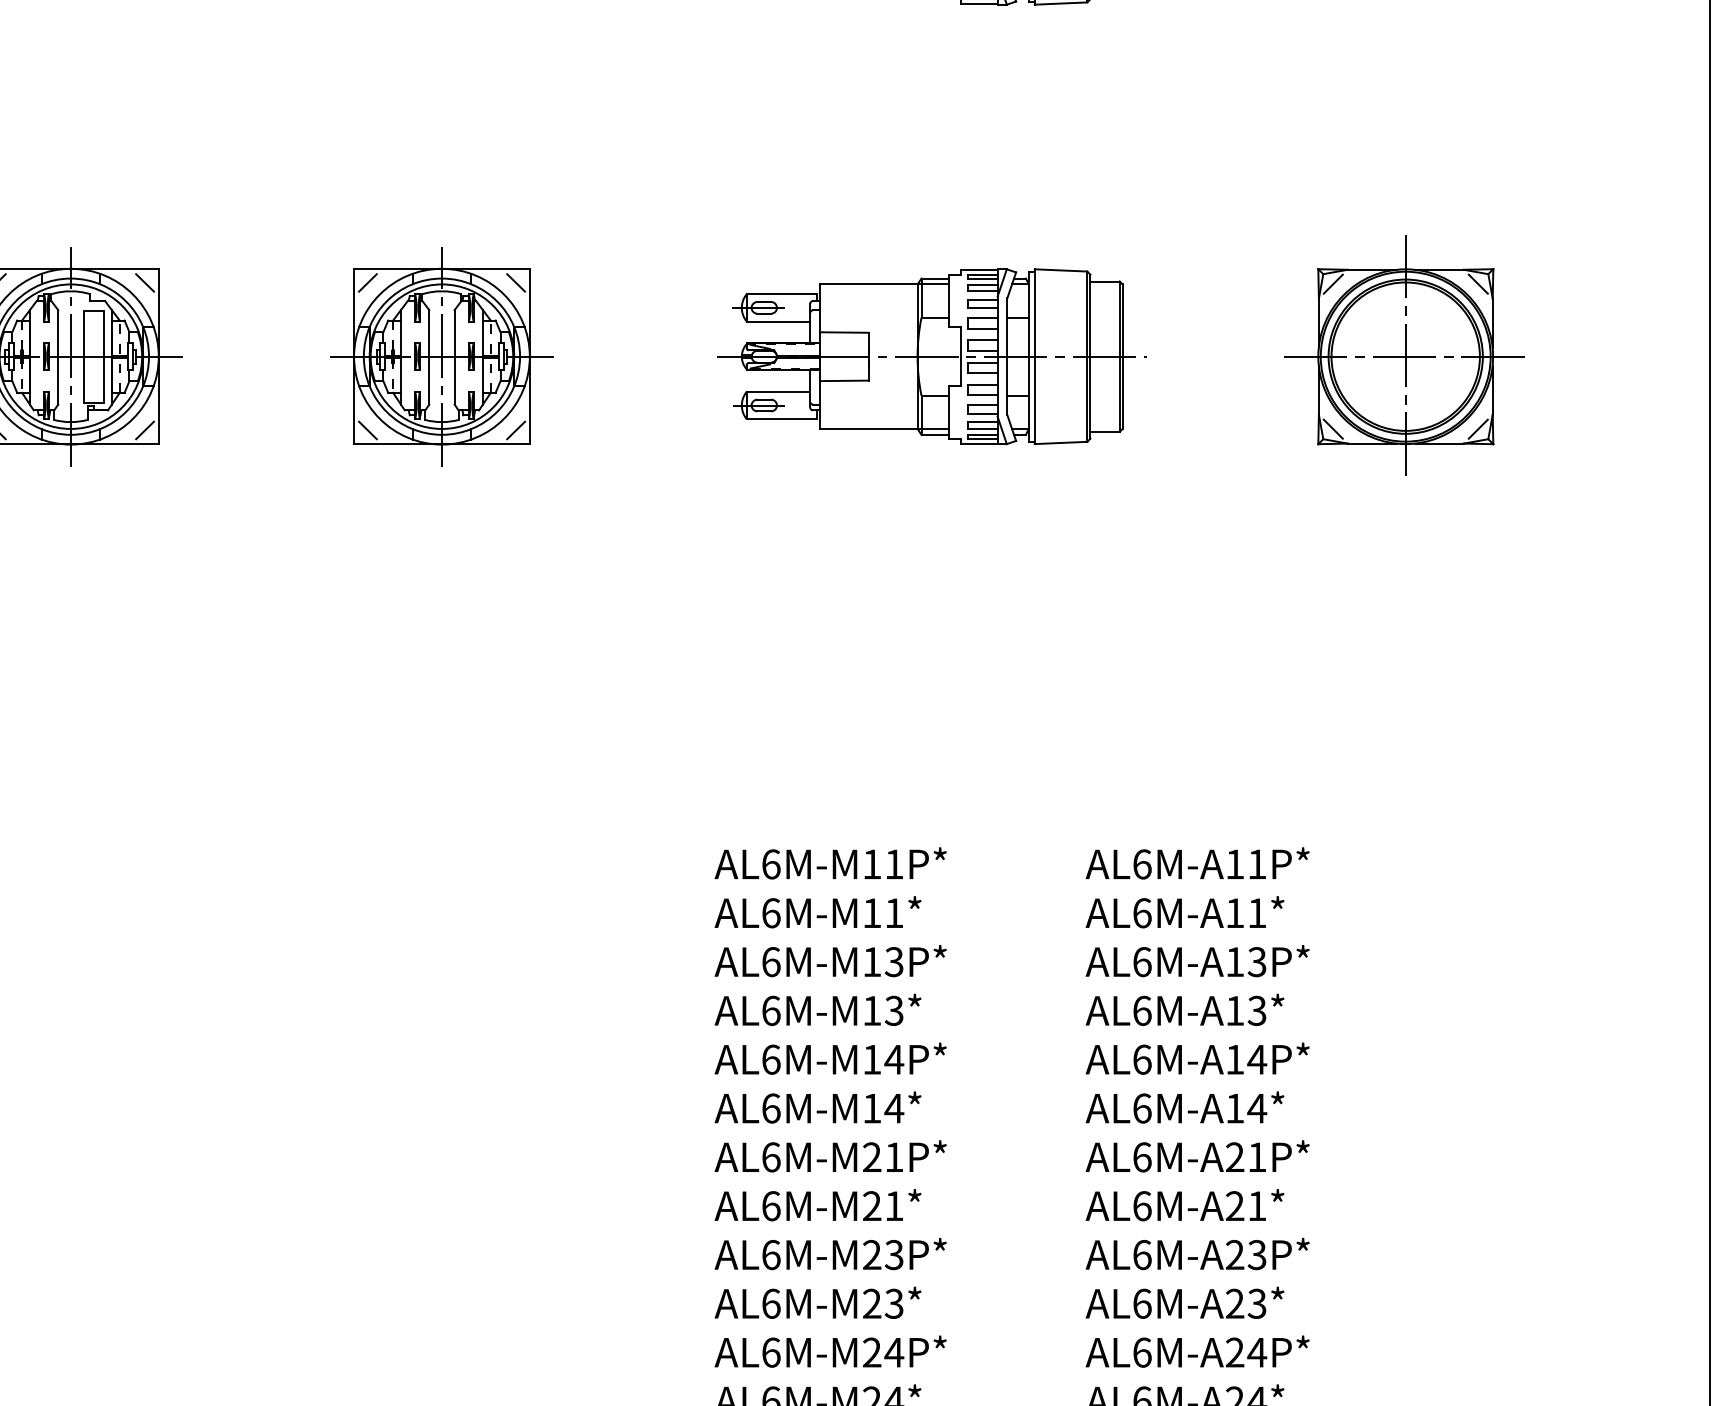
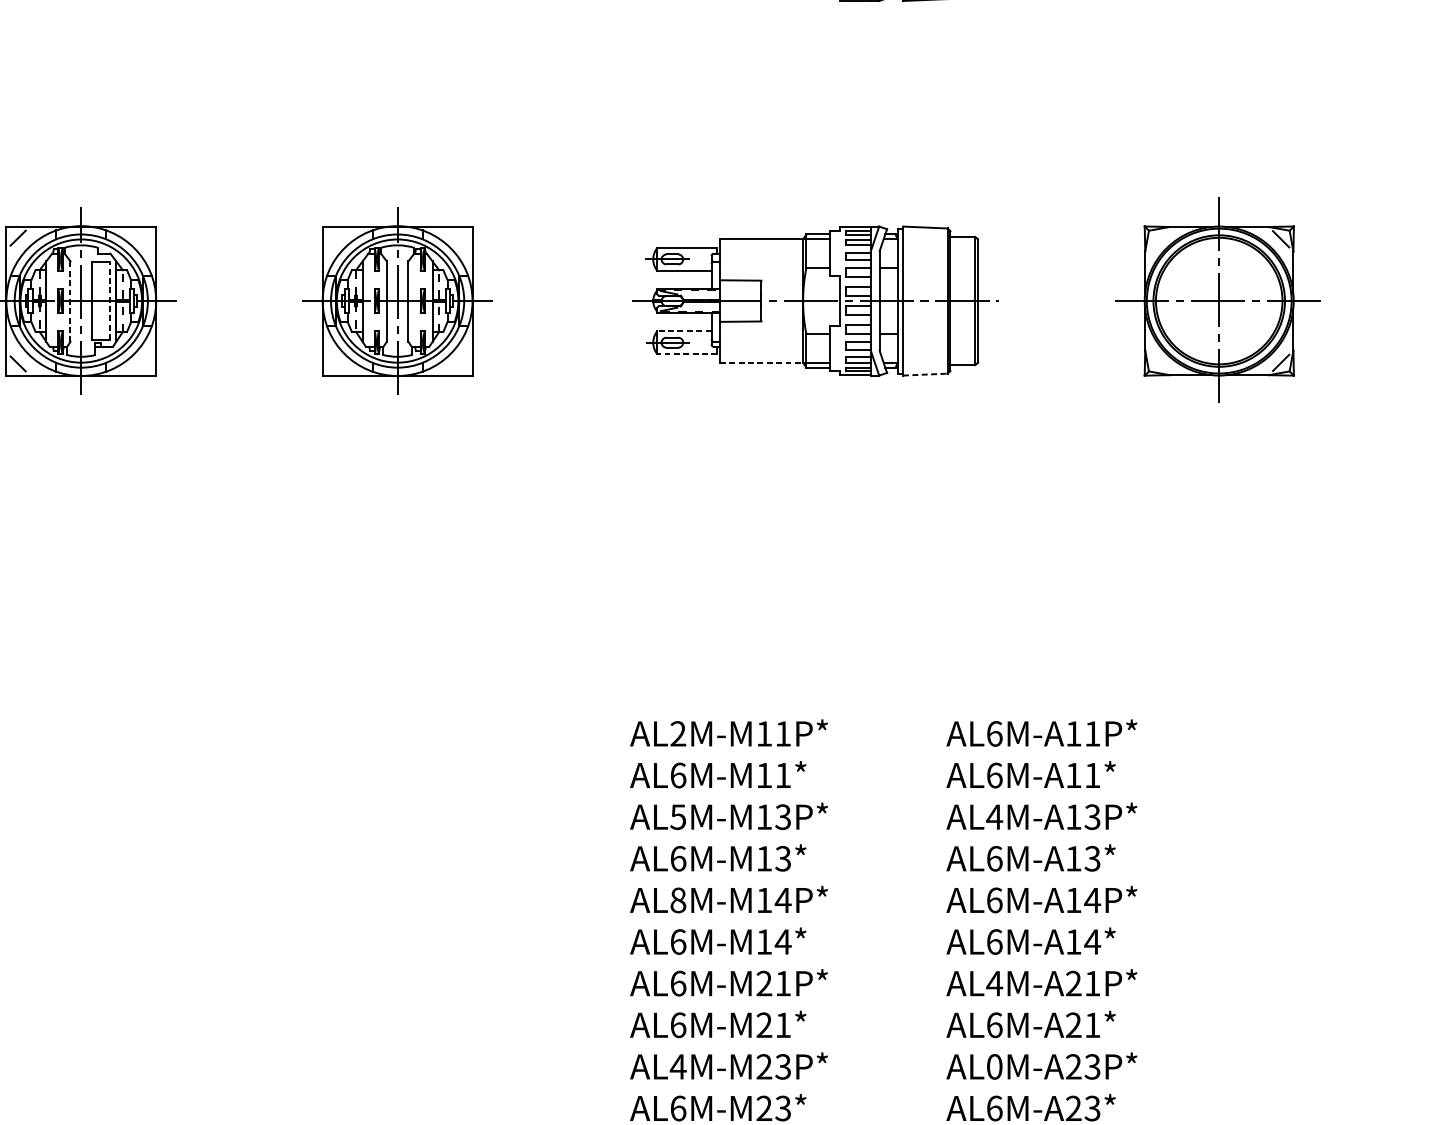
line: (145, 282) -> (144, 237), removed
line: (367, 282) -> (334, 237), removed
line: (516, 282) -> (461, 237), removed
line: (1332, 283) -> (1156, 238), removed
line: (104, 356) -> (109, 300), solid -> dashed
line: (58, 357) -> (70, 301), solid -> dashed
line: (778, 391) -> (684, 330), solid -> dashed
line: (781, 419) -> (687, 354), solid -> dashed
line: (868, 428) -> (761, 362), solid -> dashed
line: (1332, 428) -> (1156, 362), removed
line: (145, 430) -> (144, 363), removed
line: (367, 430) -> (334, 363), removed
line: (516, 430) -> (461, 363), removed
line: (1061, 442) -> (925, 374), solid -> dashed
text: (771, 864) -> (678, 733), AL6M-M11P* -> AL2M-M11P*
text: (770, 962) -> (677, 817), AL6M-M13P* -> AL5M-M13P*
text: (1142, 962) -> (994, 817), AL6M-A13P* -> AL4M-A13P*
text: (771, 1059) -> (678, 900), AL6M-M14P* -> AL8M-M14P*
text: (1142, 1157) -> (994, 983), AL6M-A21P* -> AL4M-A21P*
text: (771, 1254) -> (678, 1066), AL6M-M23P* -> AL4M-M23P*
text: (1142, 1254) -> (994, 1066), AL6M-A23P* -> AL0M-A23P*

